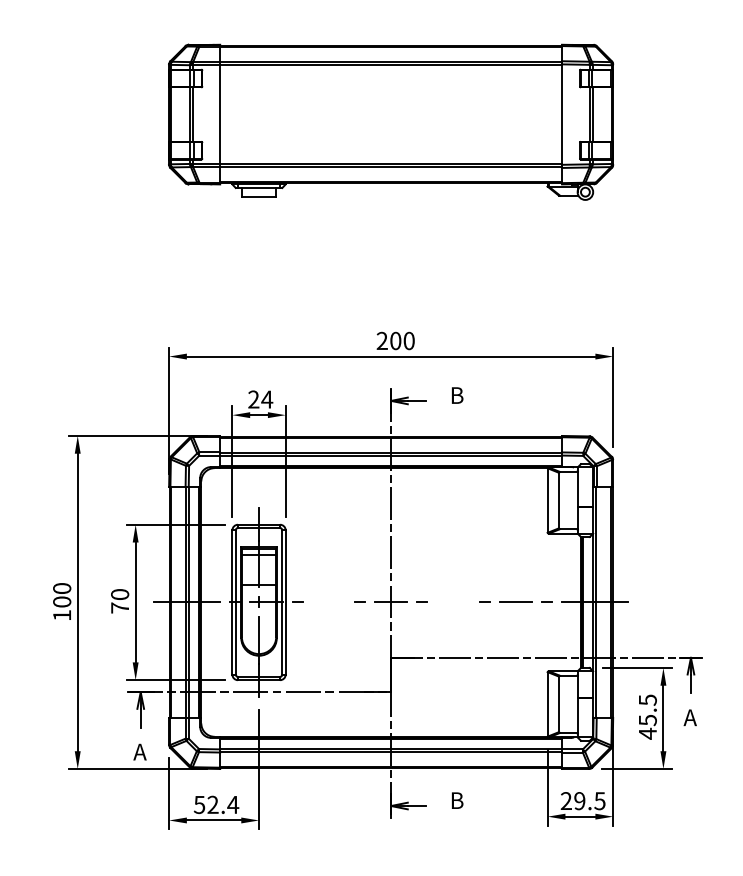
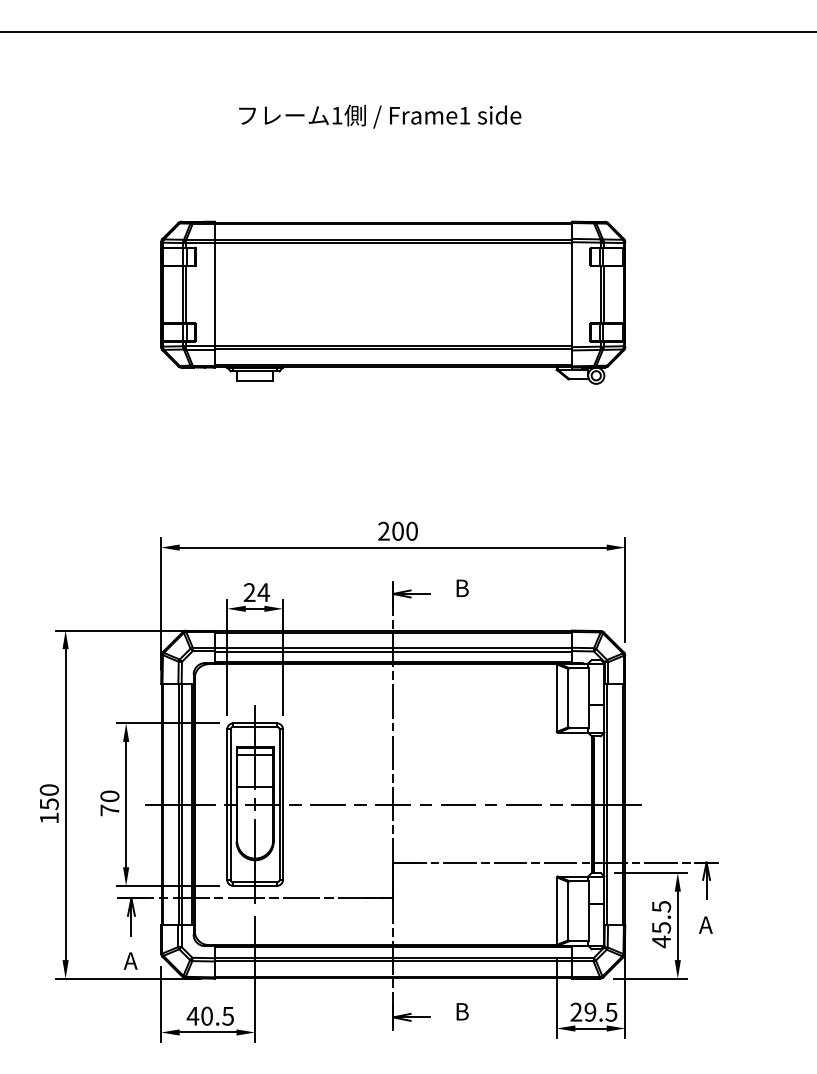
text: (61, 602) -> (48, 804), 100 -> 150
line: (328, 602) -> (327, 804), added
line: (453, 602) -> (458, 804), added
text: (216, 804) -> (210, 1015), 52.4 -> 40.5

